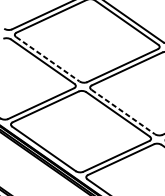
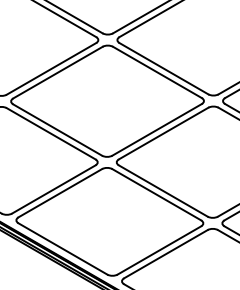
line: (48, 59) -> (58, 130), dashed -> solid
line: (123, 112) -> (163, 191), dashed -> solid

